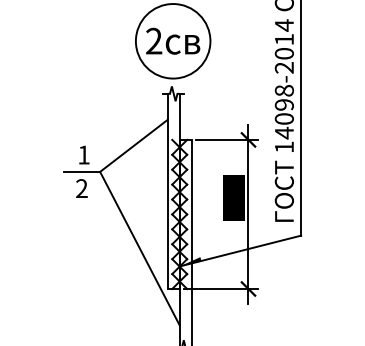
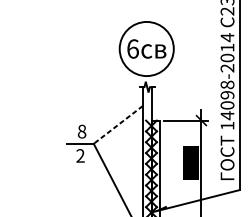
text: (154, 40) -> (133, 48), 2 -> 6
line: (133, 145) -> (117, 124), solid -> dashed
text: (83, 154) -> (81, 131), 1 -> 8

